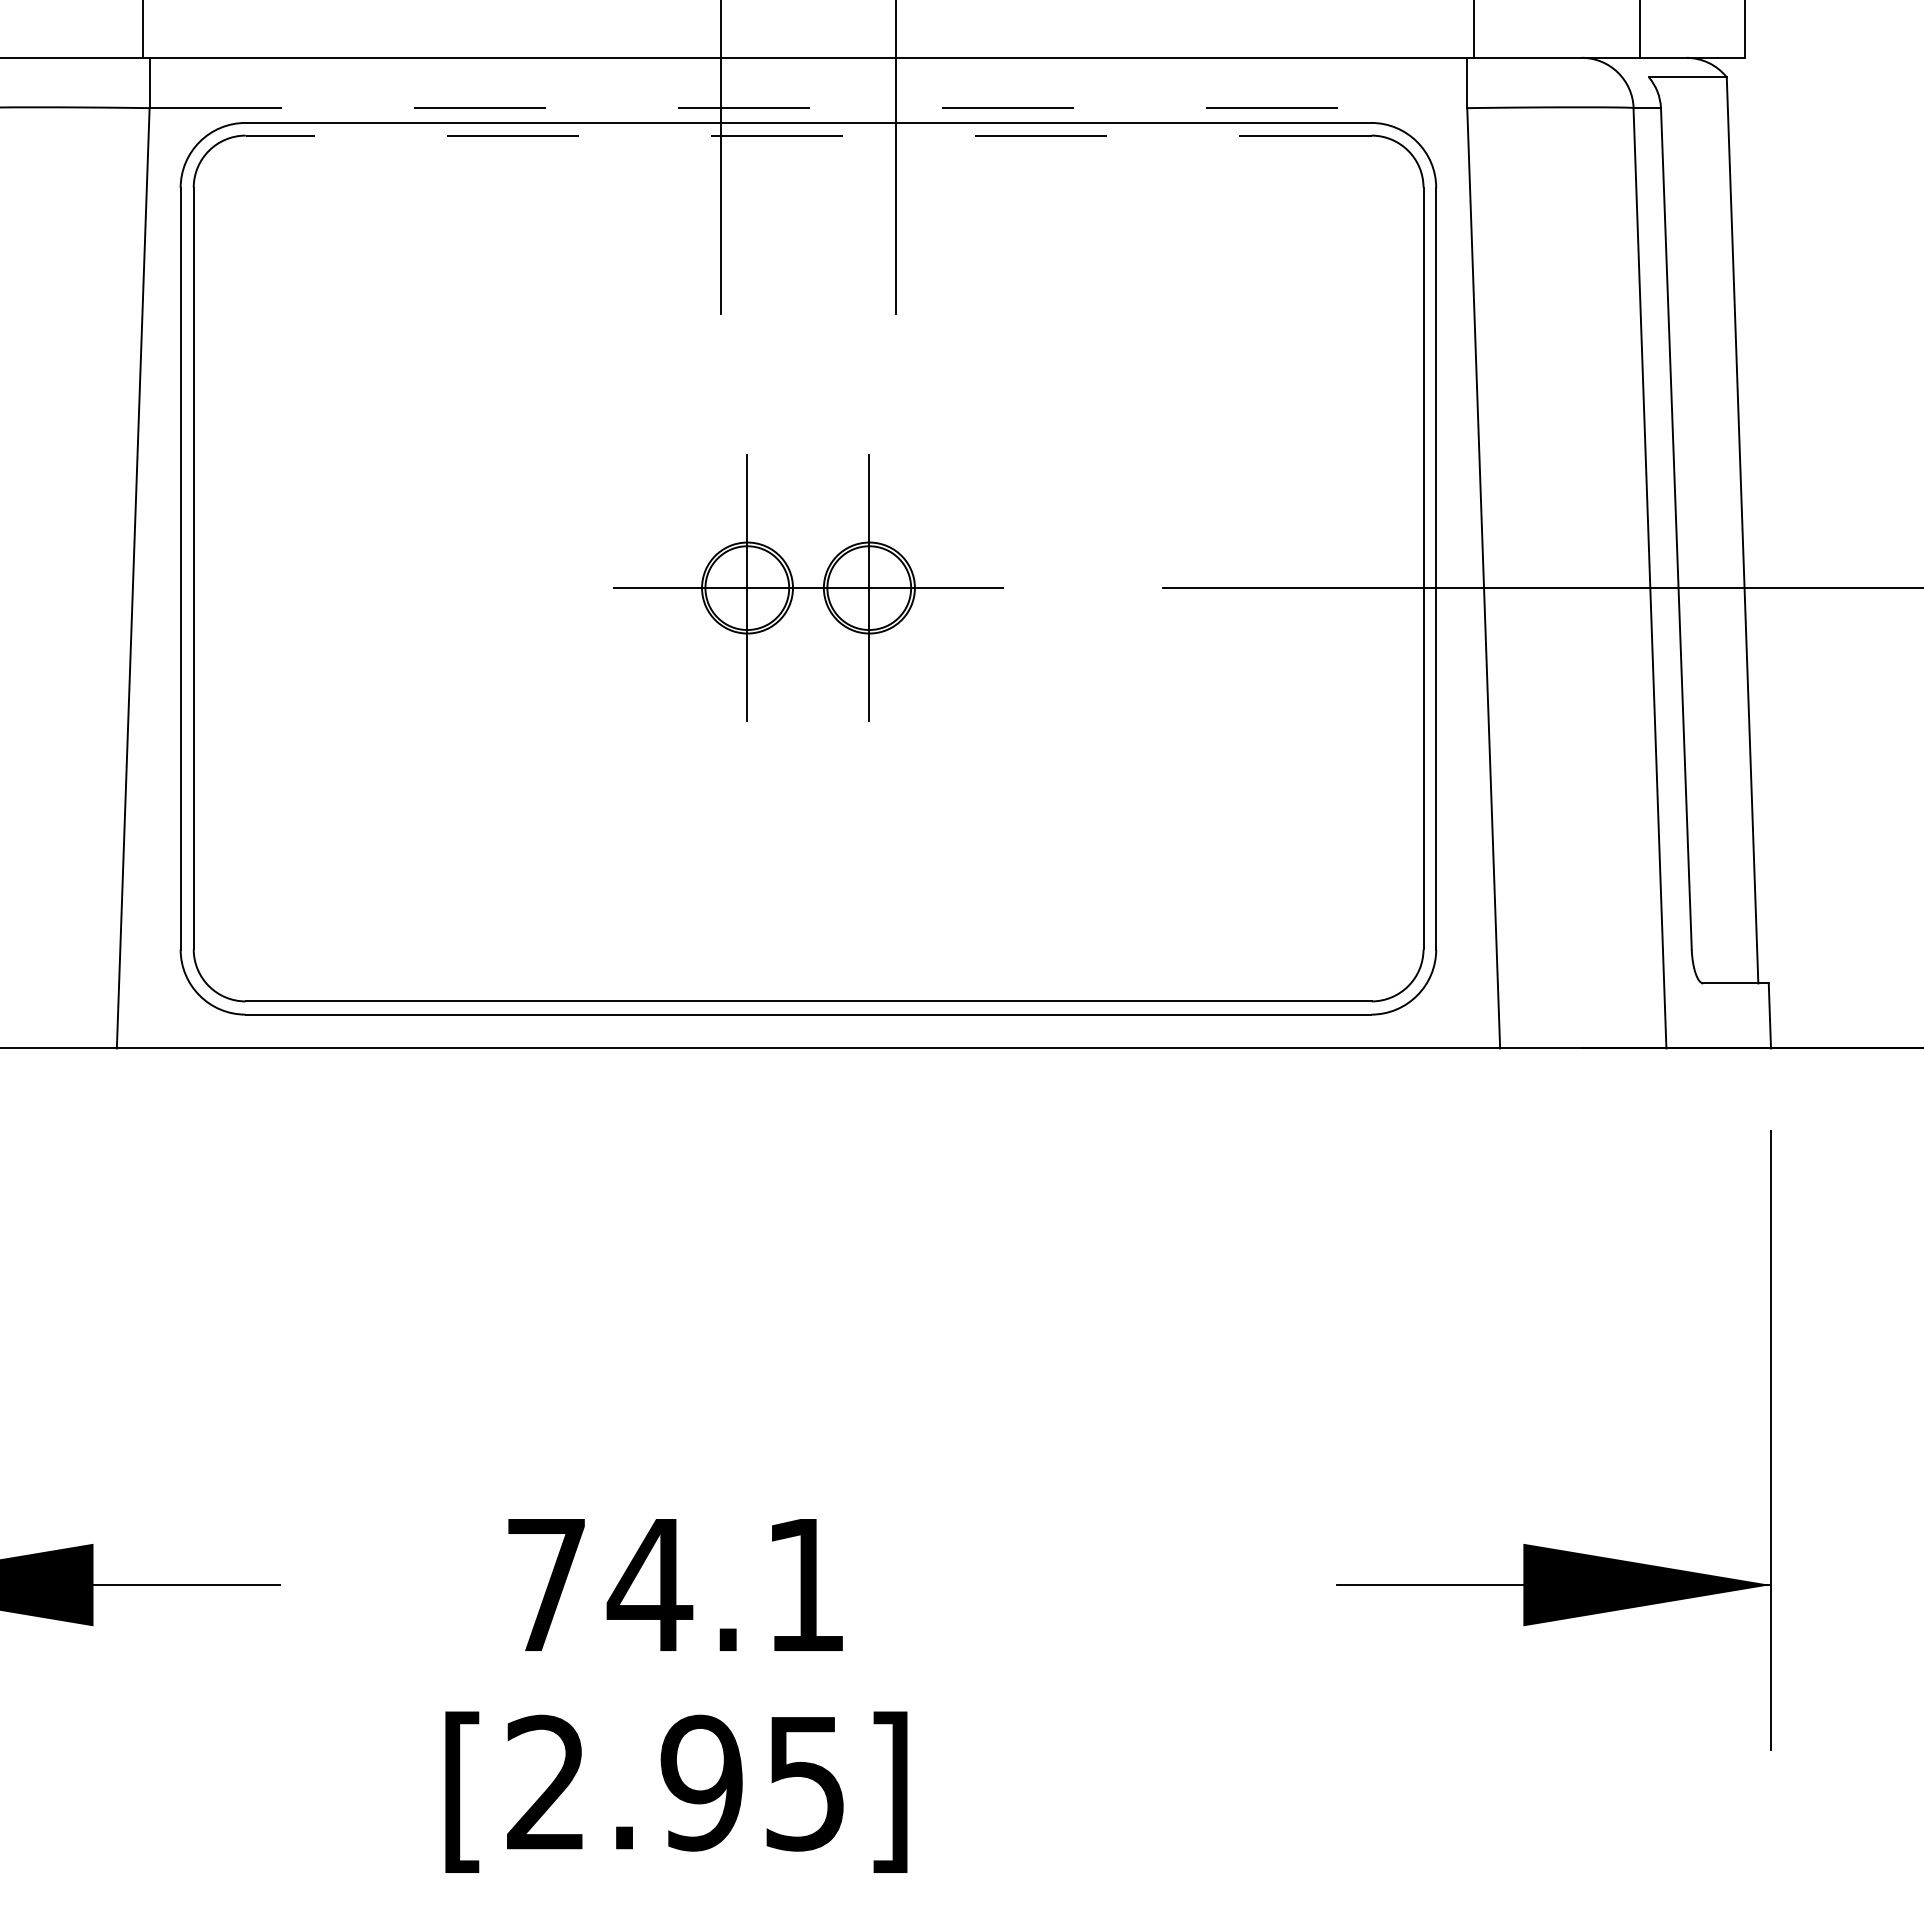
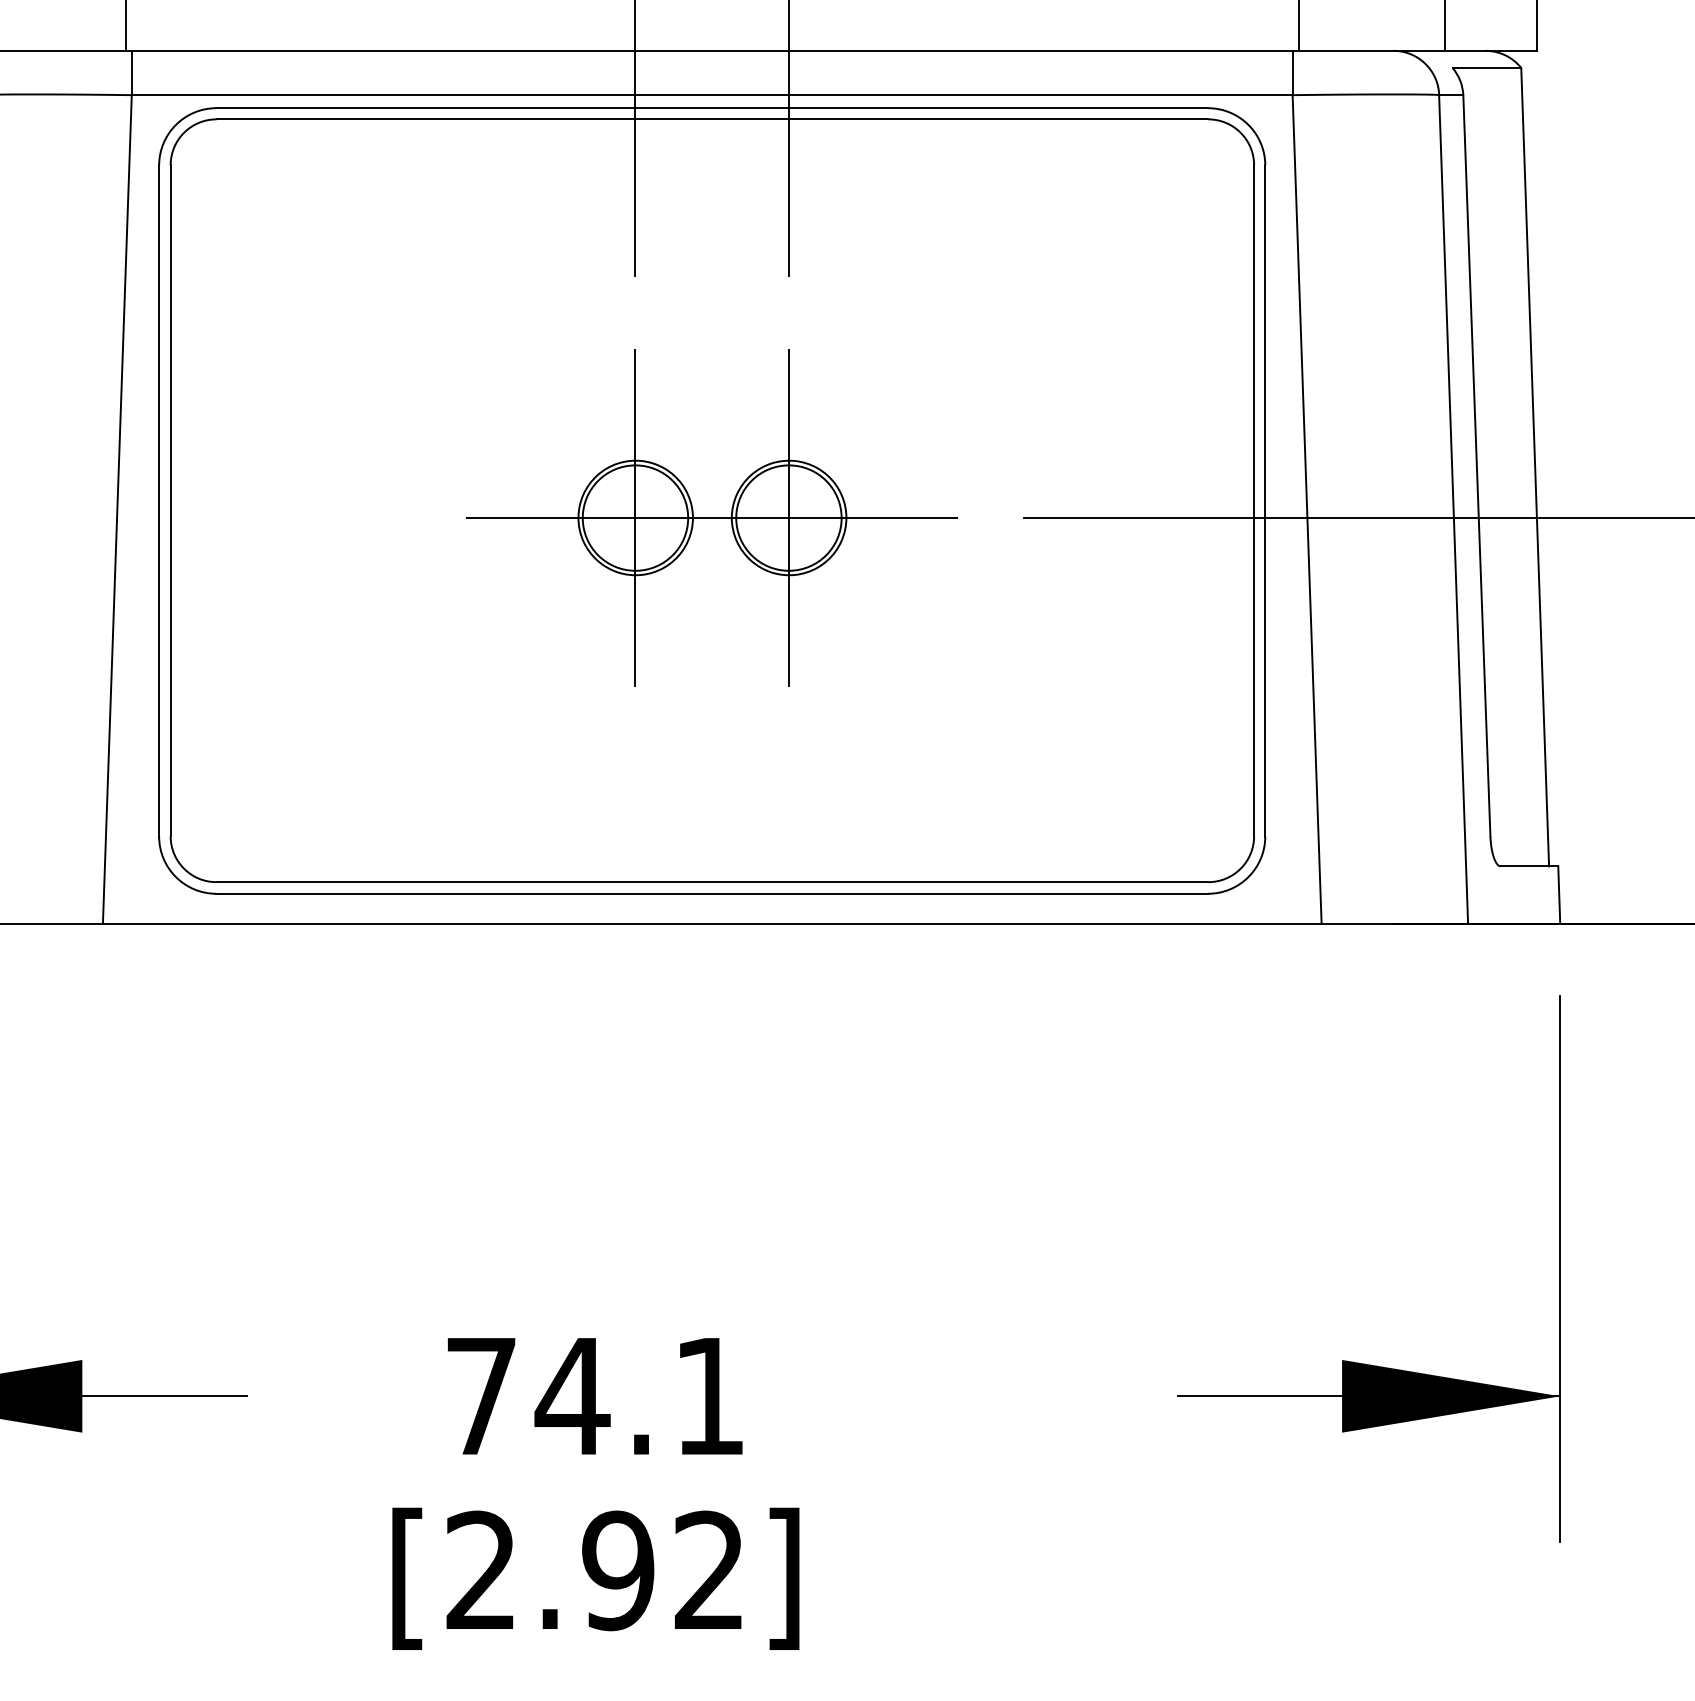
line: (808, 108) -> (712, 95), dashed -> solid
line: (808, 135) -> (712, 119), dashed -> solid
part: (807, 587) -> (711, 517), size x1.43
text: (804, 1782) -> (708, 1570), [2.95] -> [2.92]

